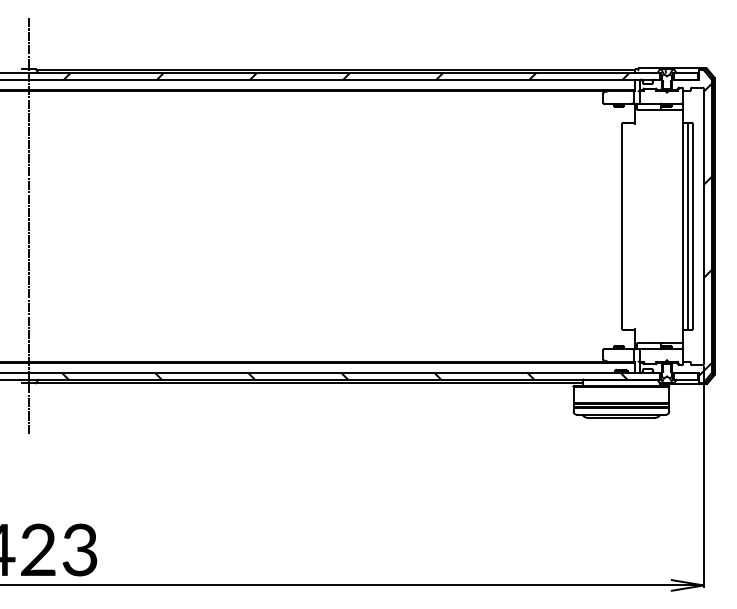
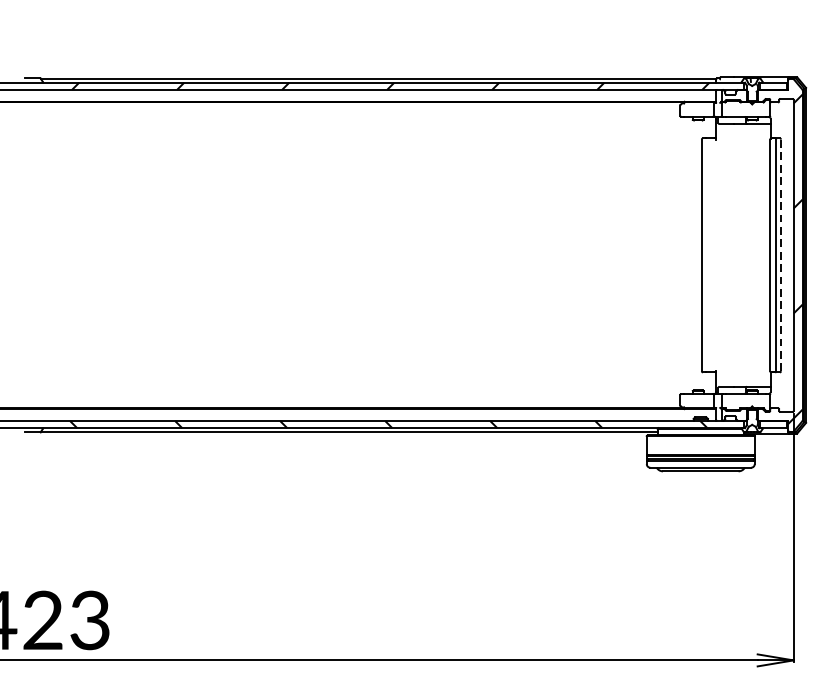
line: (28, 226) -> (31, 255), removed
line: (692, 226) -> (780, 255), solid -> dashed

